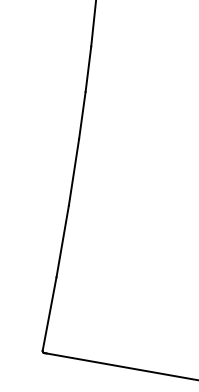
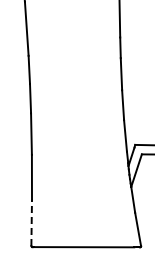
line: (49, 313) -> (31, 222), solid -> dashed

